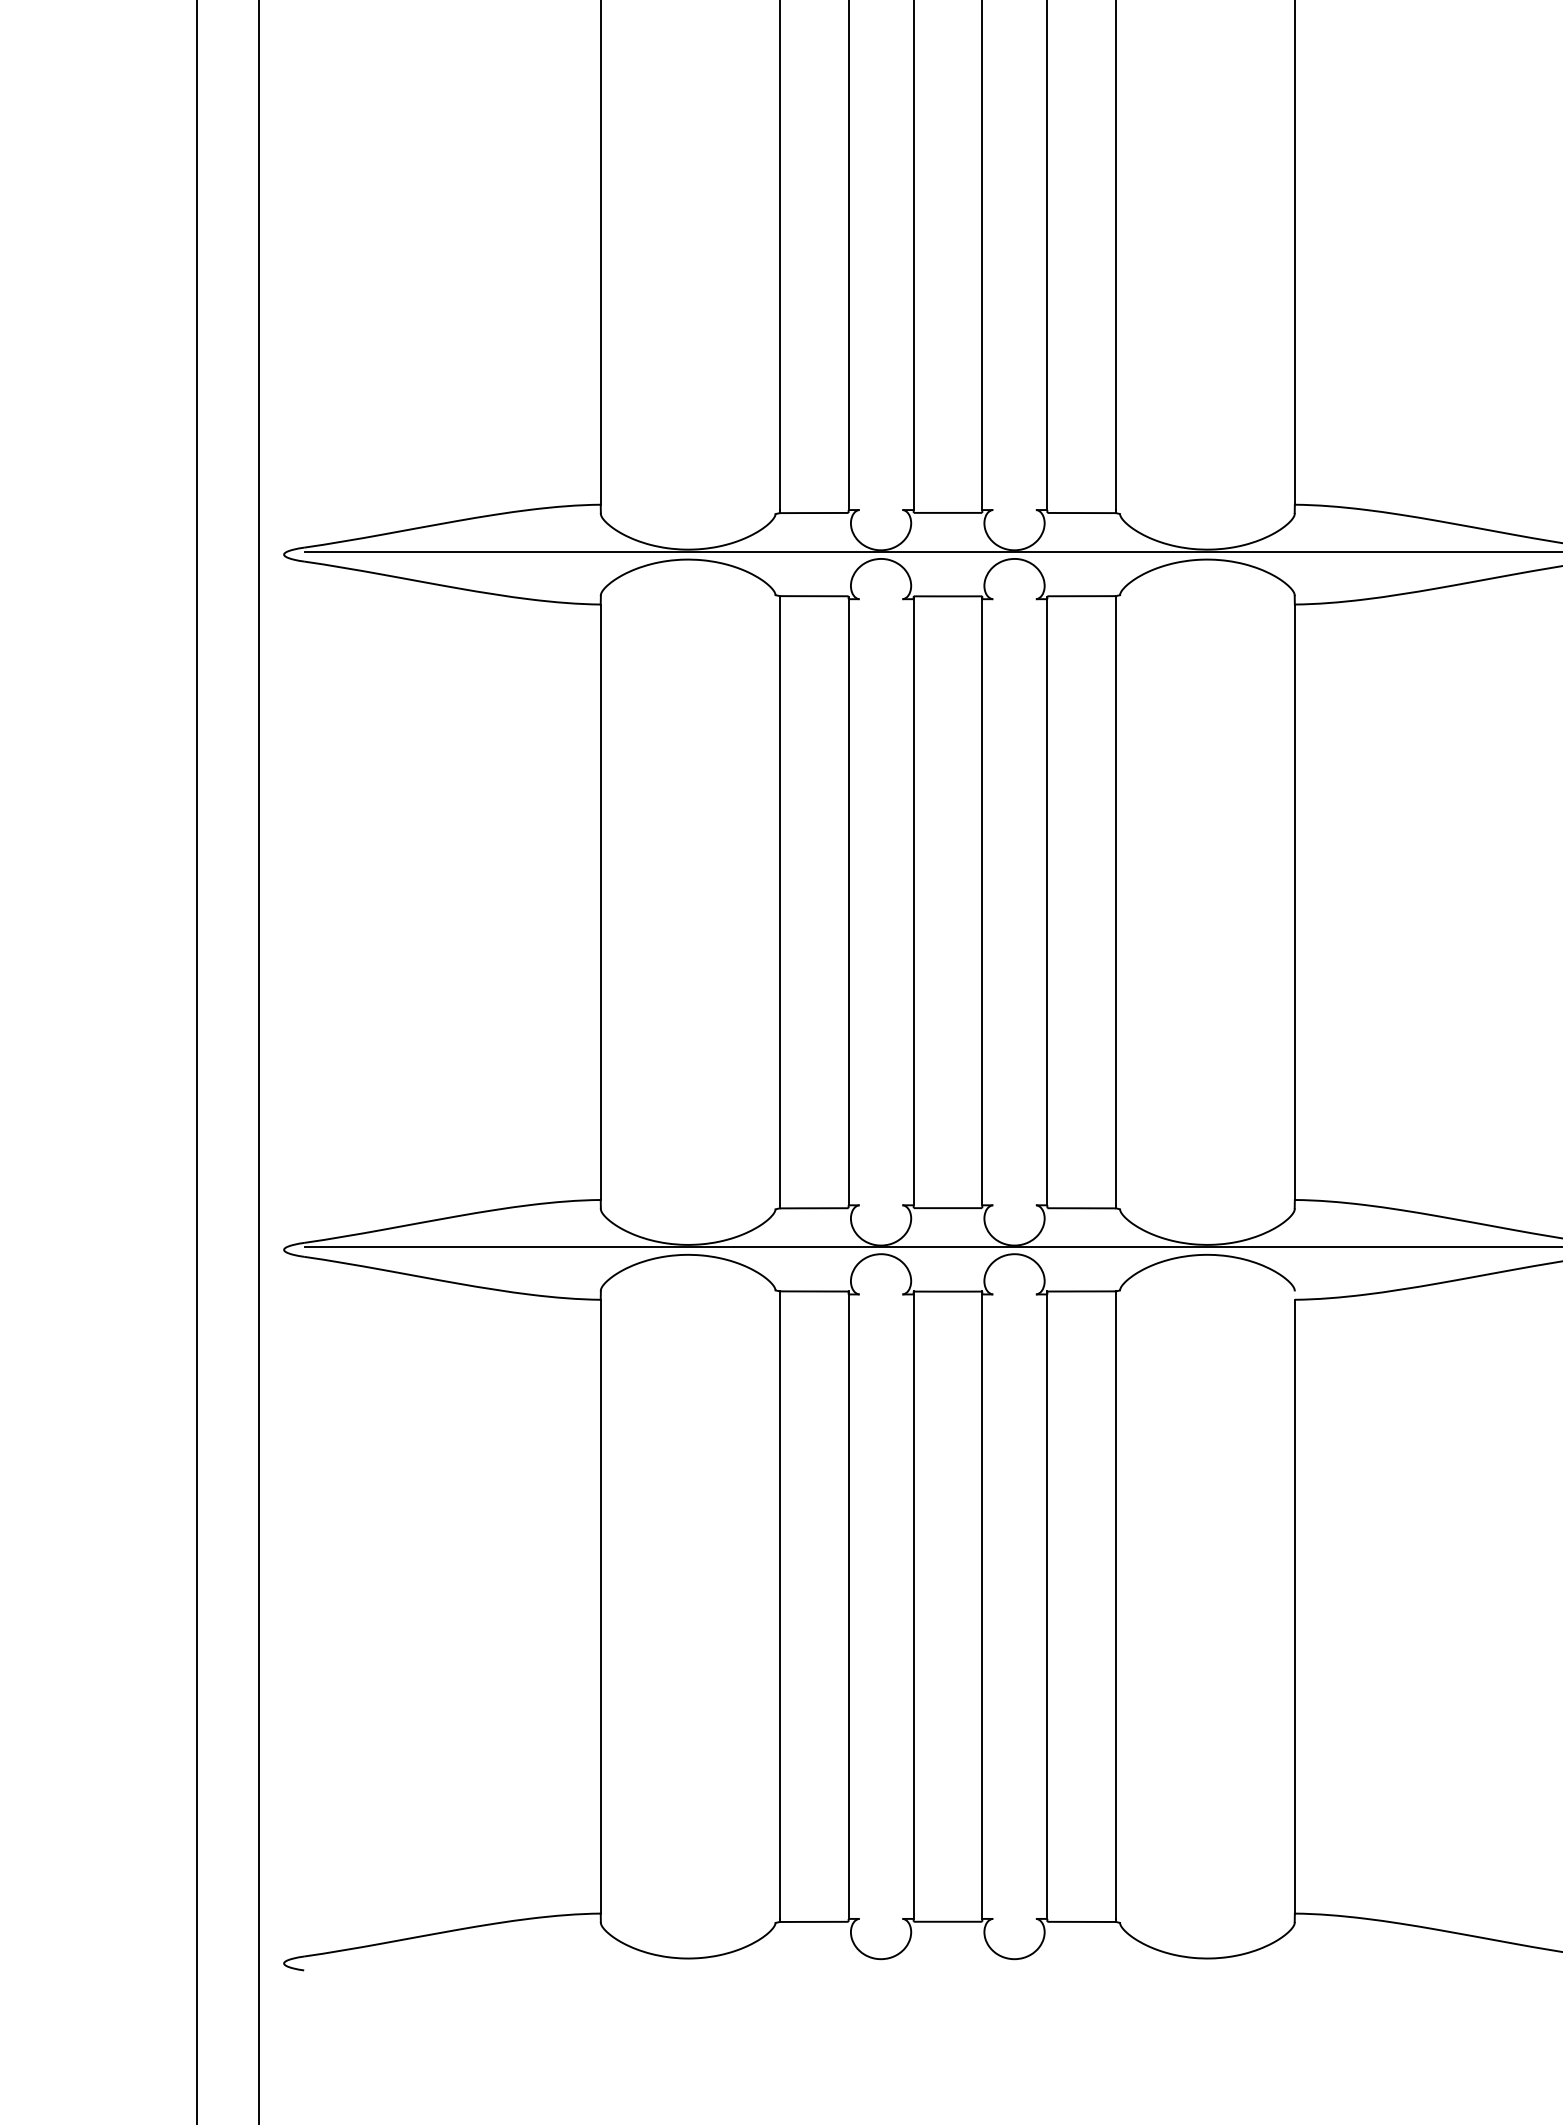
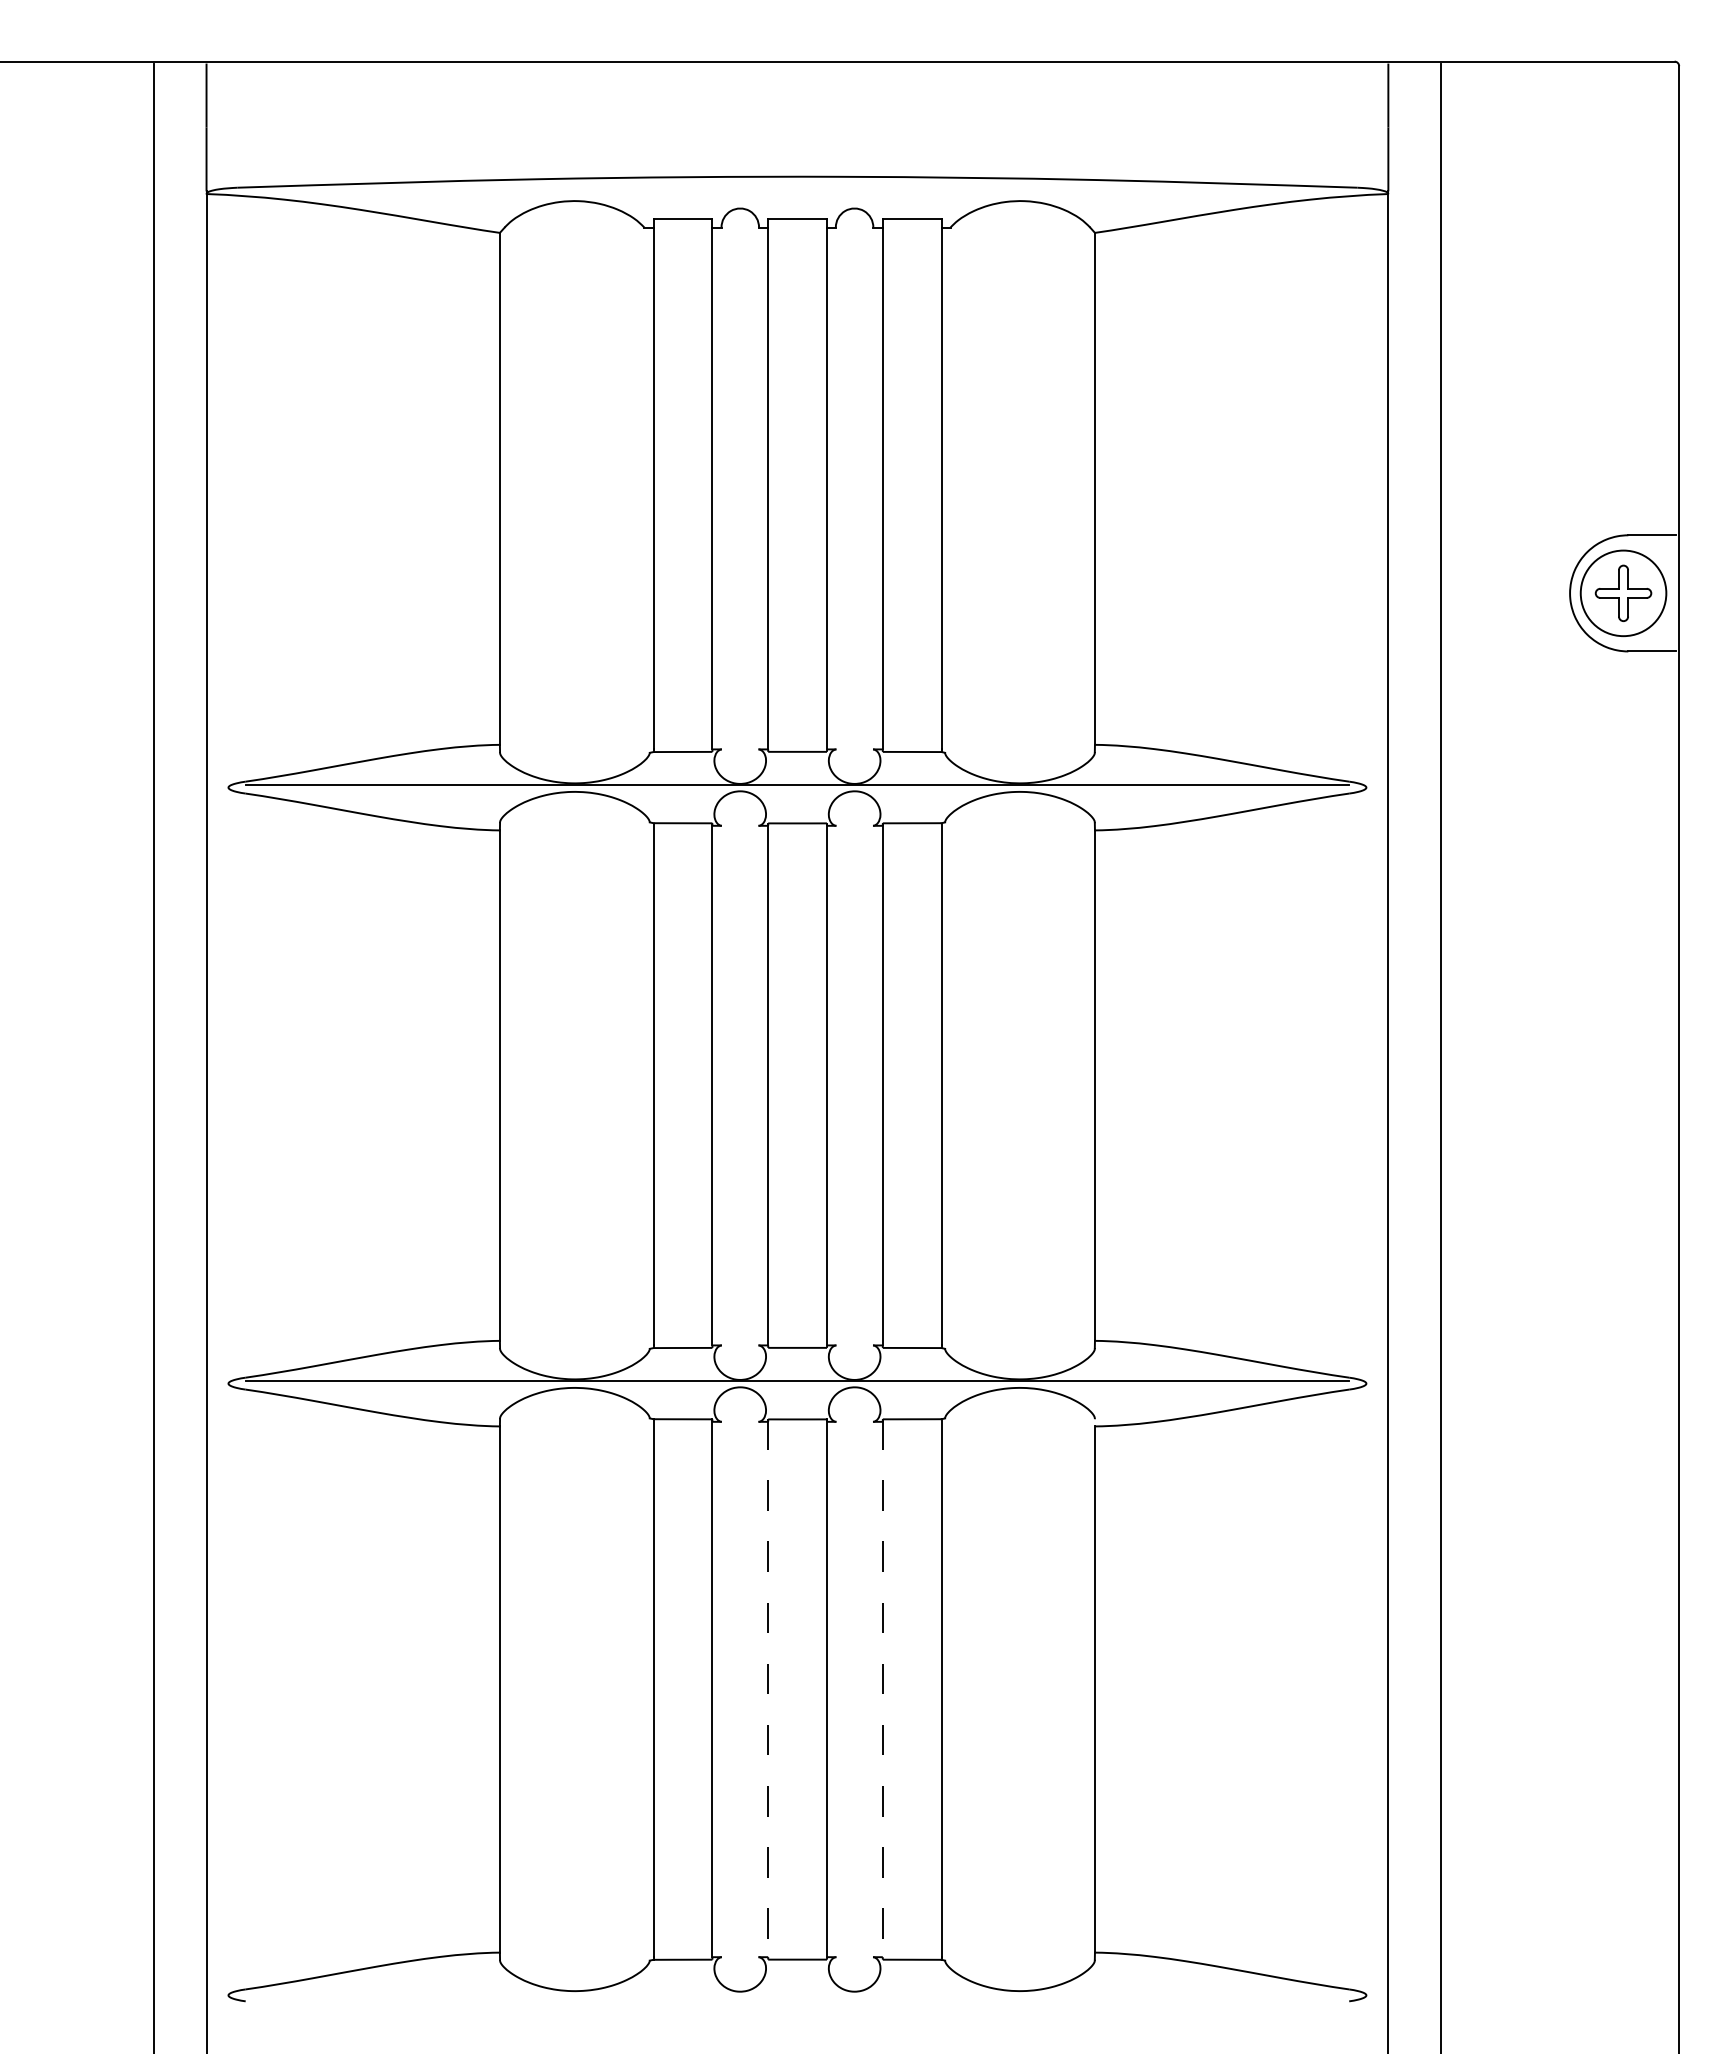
line: (914, 1605) -> (768, 1688), solid -> dashed
line: (1047, 1605) -> (882, 1688), solid -> dashed

